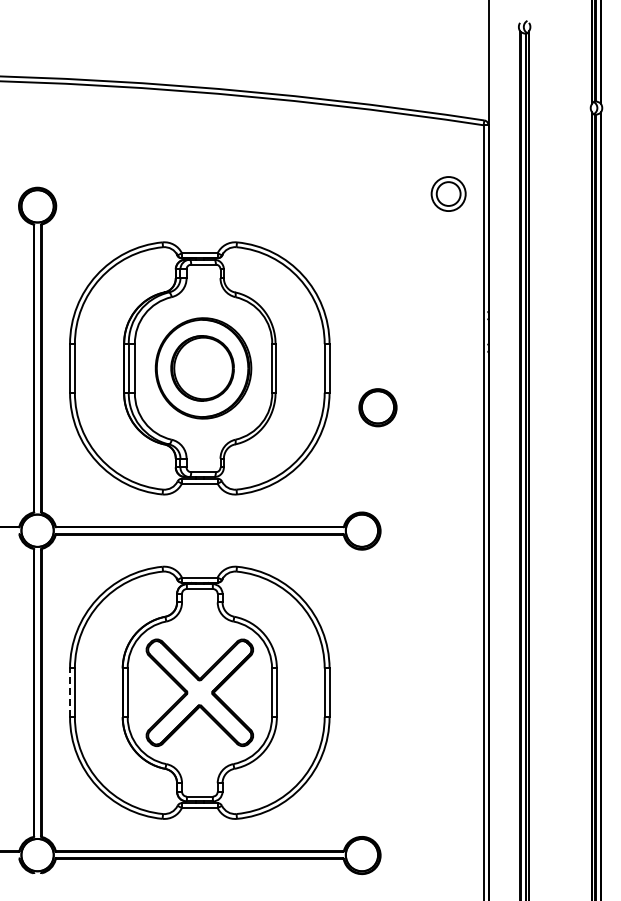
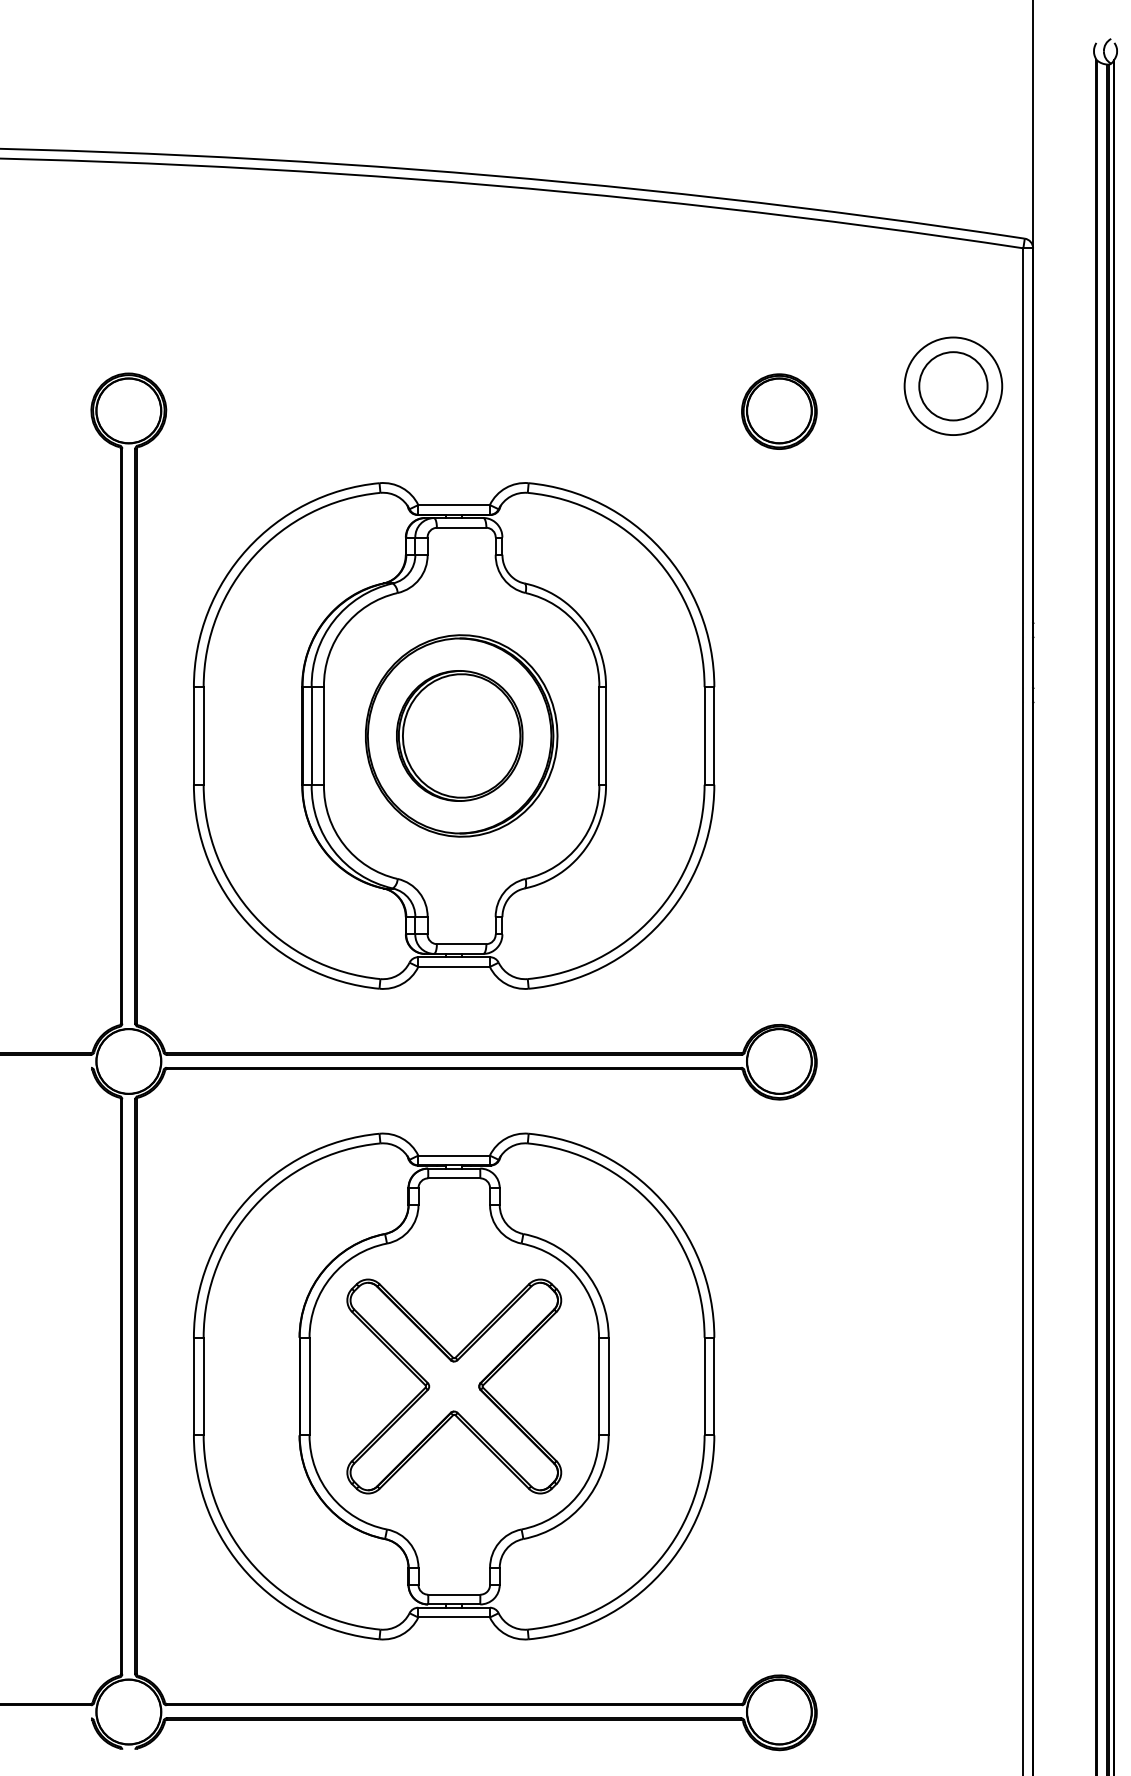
part: (448, 193) -> (952, 385), size x1.43
part: (377, 407) -> (778, 411), moved
line: (70, 692) -> (194, 1385), dashed -> solid

